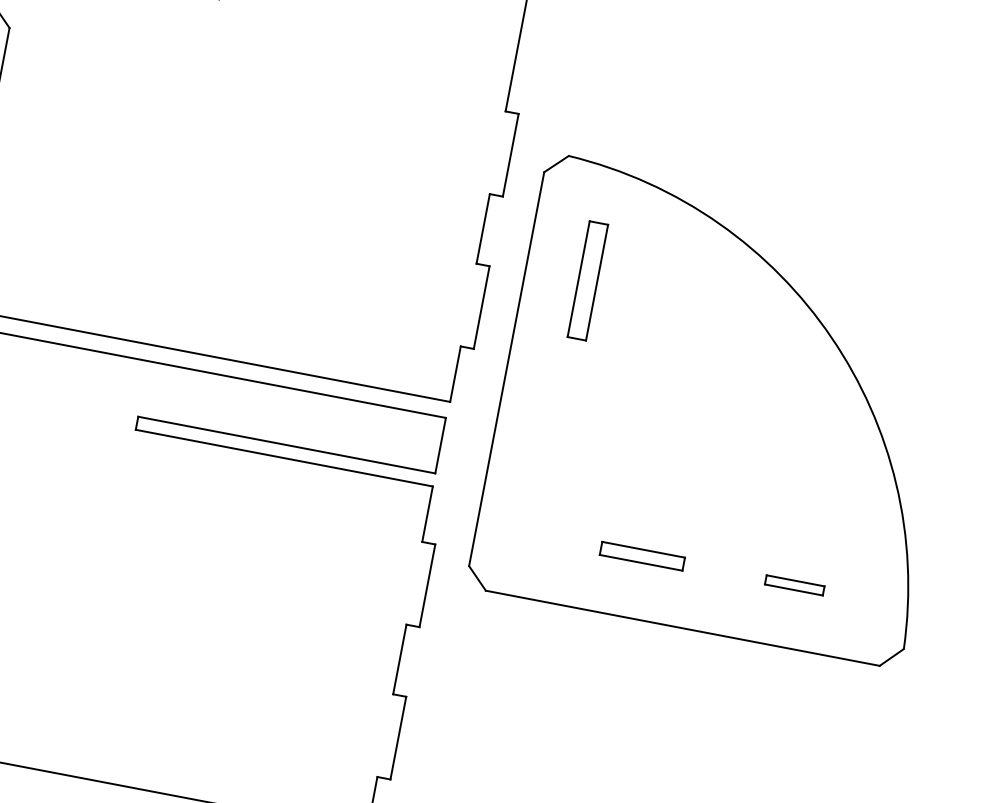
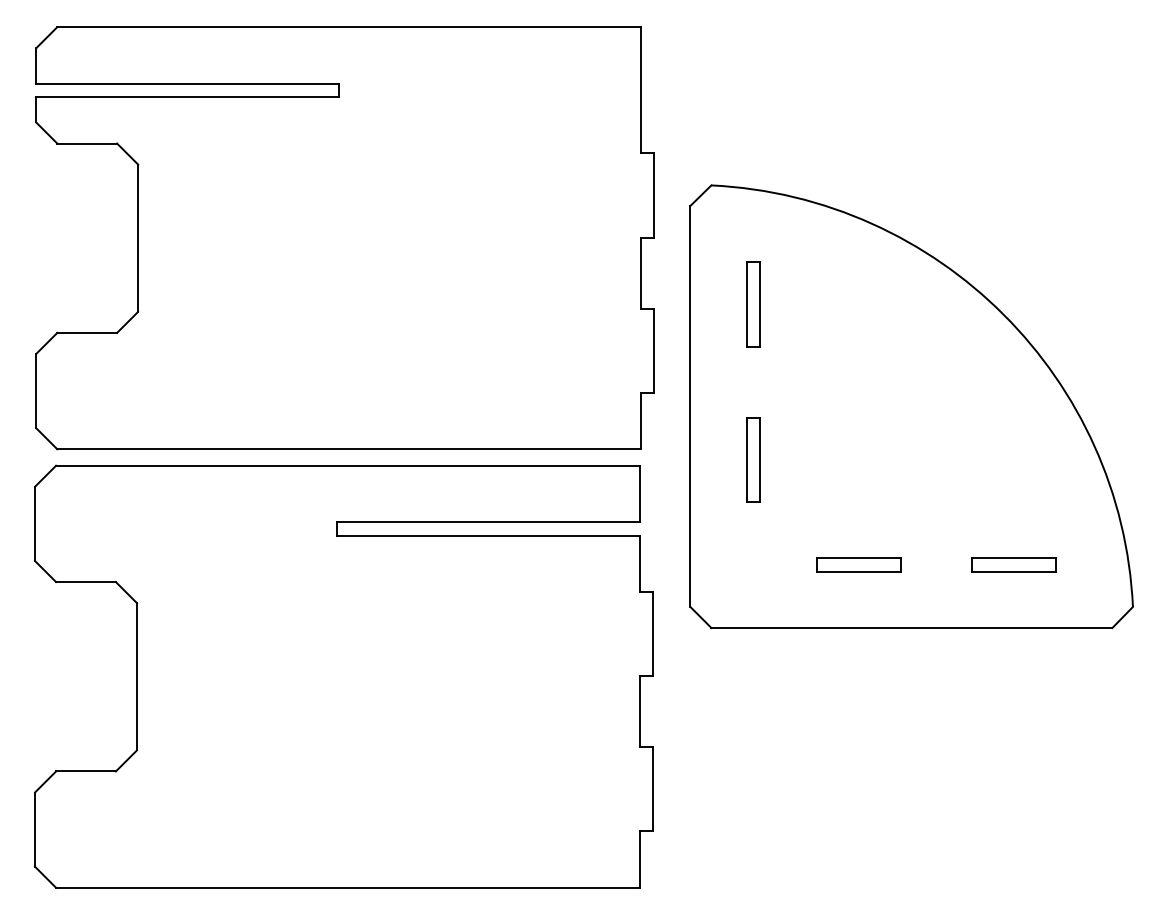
part: (587, 280) -> (753, 304), size x0.71
part: (558, 433) -> (753, 459), added
part: (794, 584) -> (1013, 564), size x1.43

